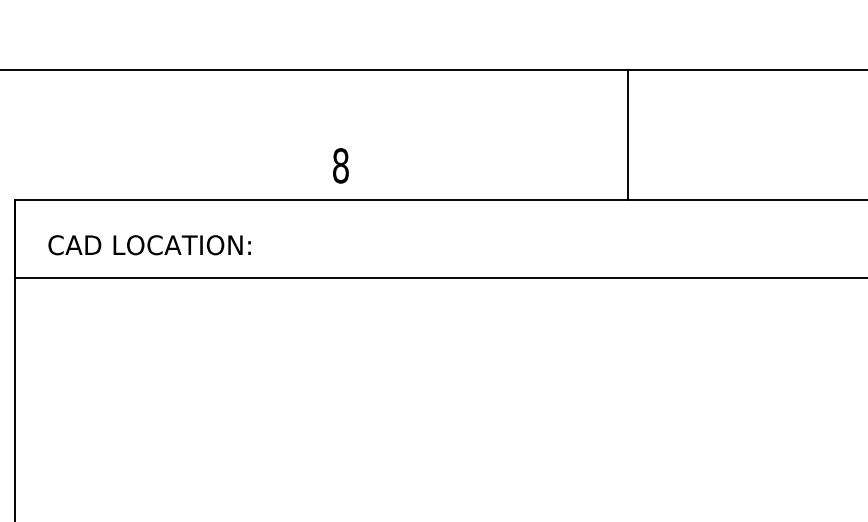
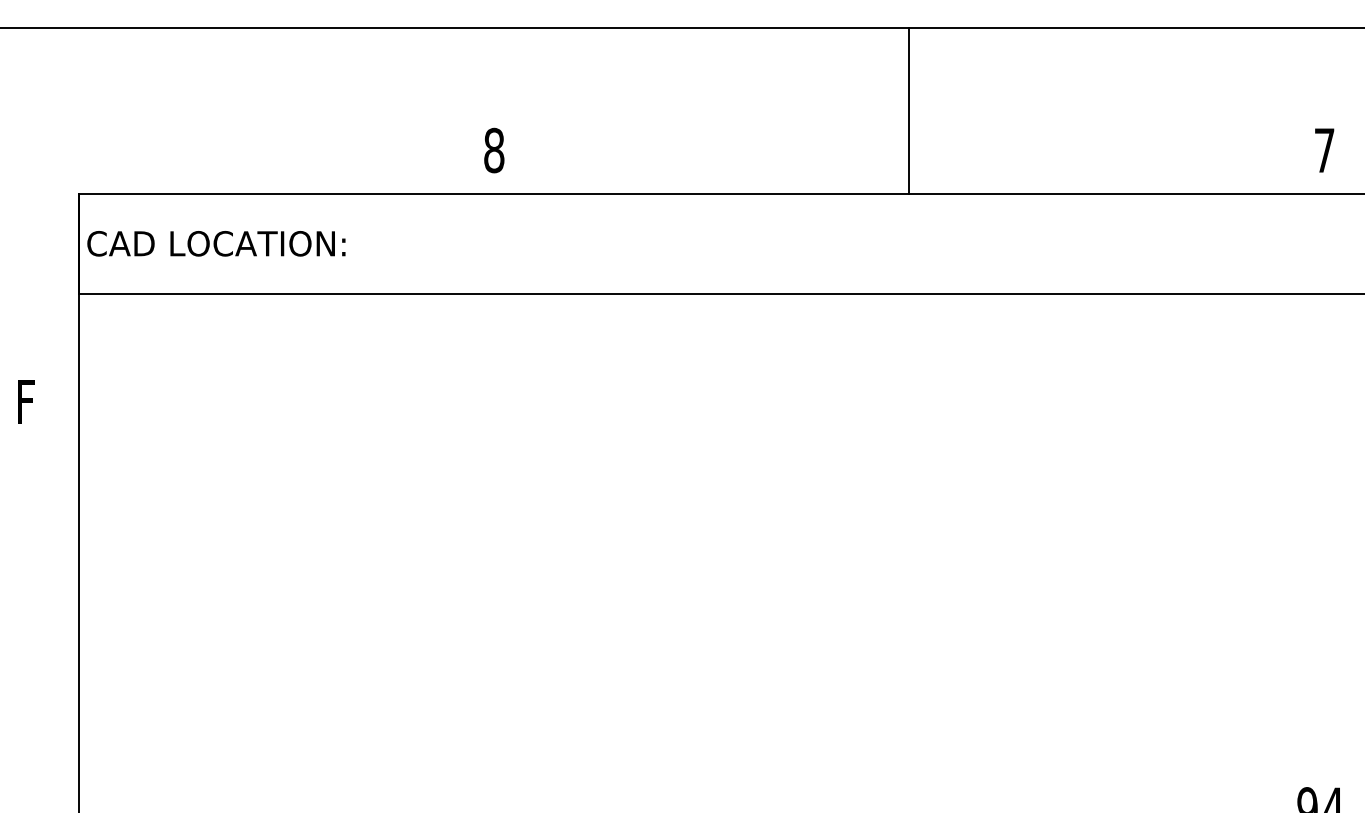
line: (628, 135) -> (909, 111), moved
text: (149, 245) -> (216, 243), moved

